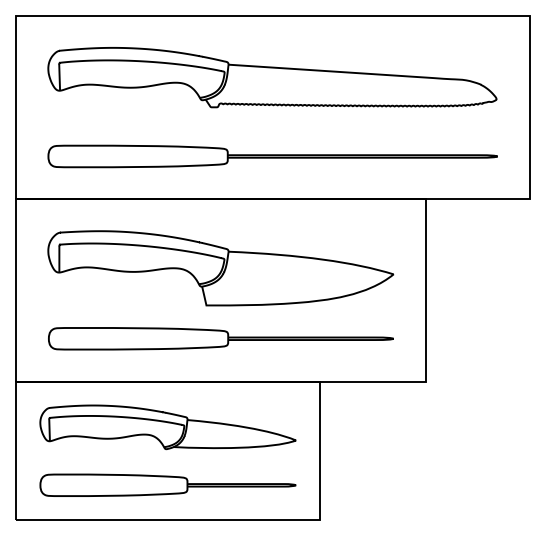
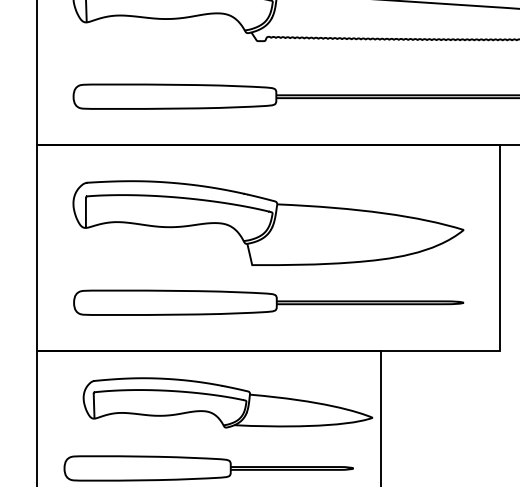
part: (167, 427) -> (227, 403), moved

